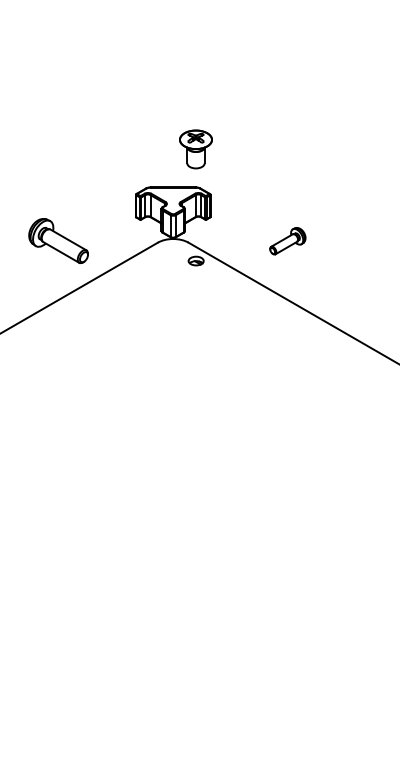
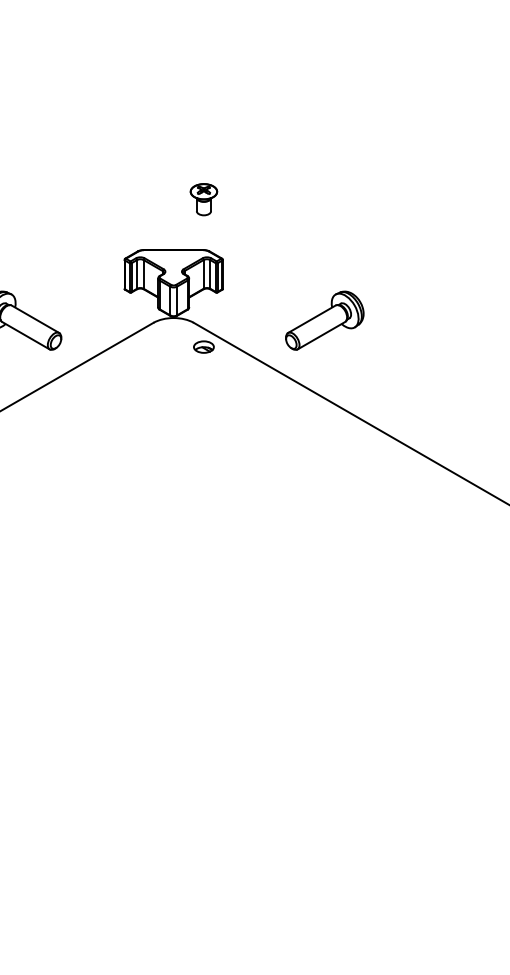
part: (196, 148) -> (204, 198), size x0.62
part: (287, 241) -> (324, 321), size x1.67

